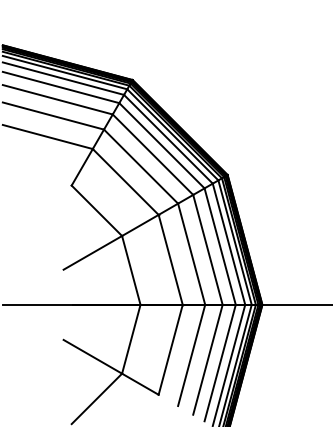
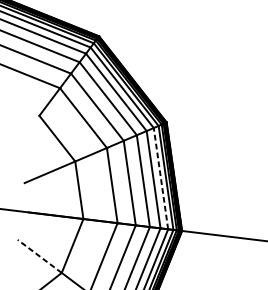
line: (229, 244) -> (161, 178), solid -> dashed
line: (92, 356) -> (39, 256), solid -> dashed

